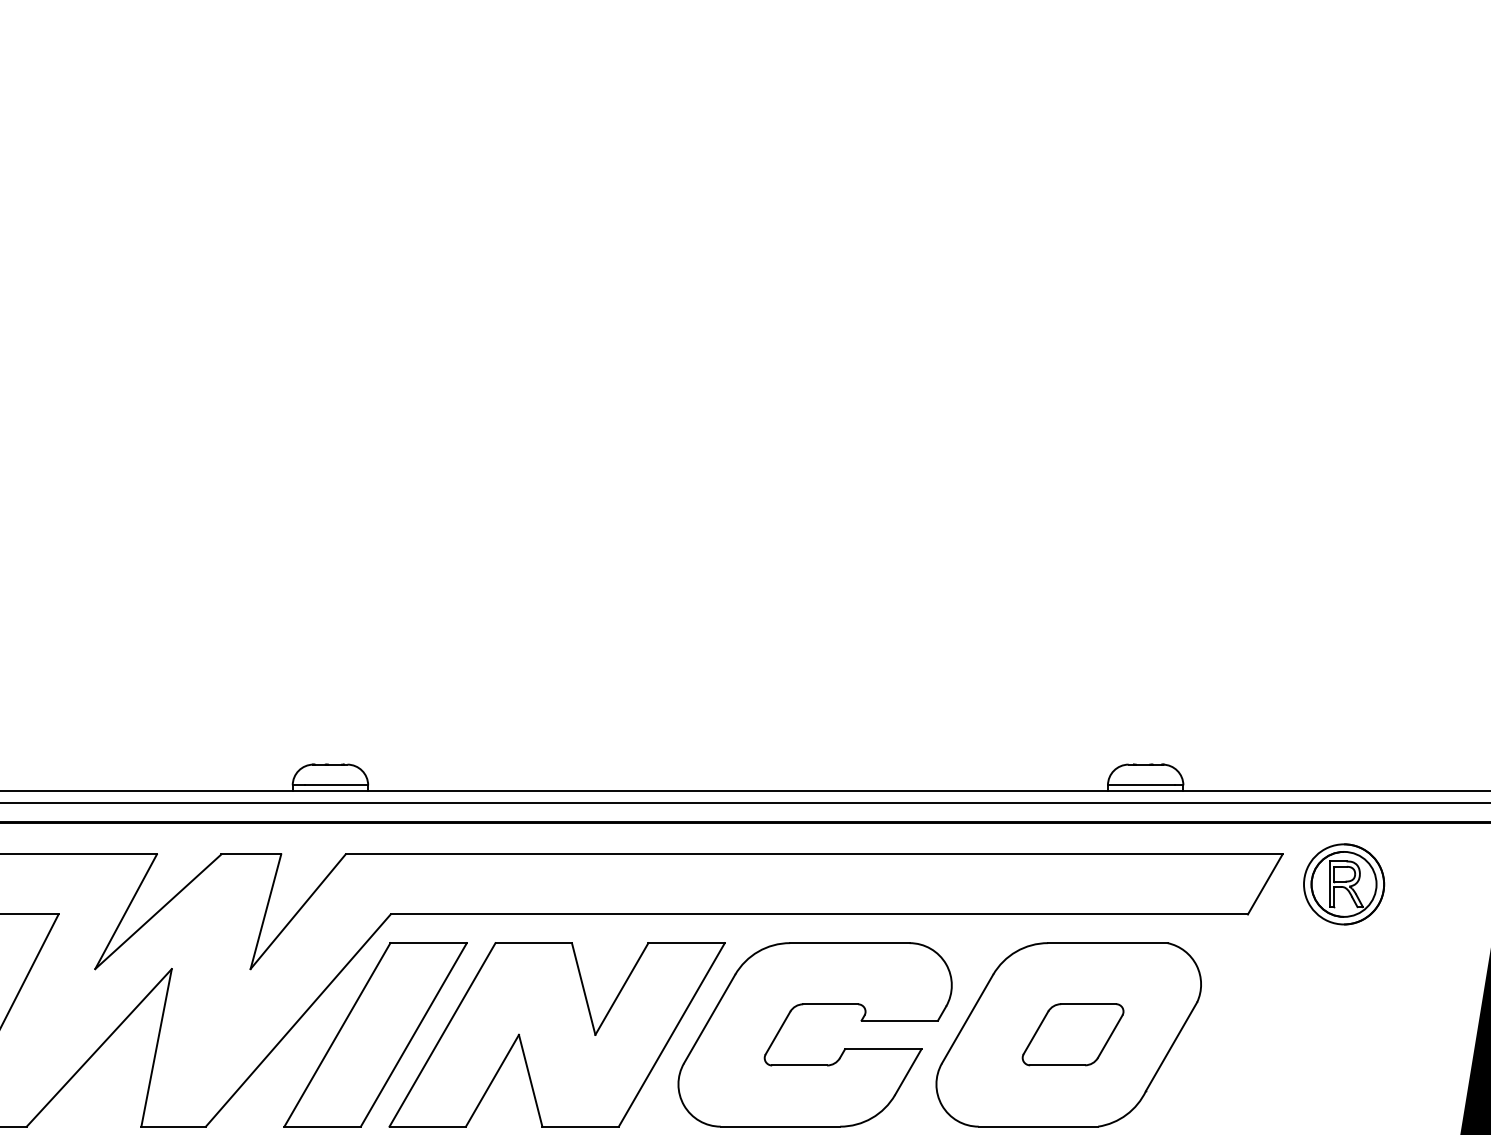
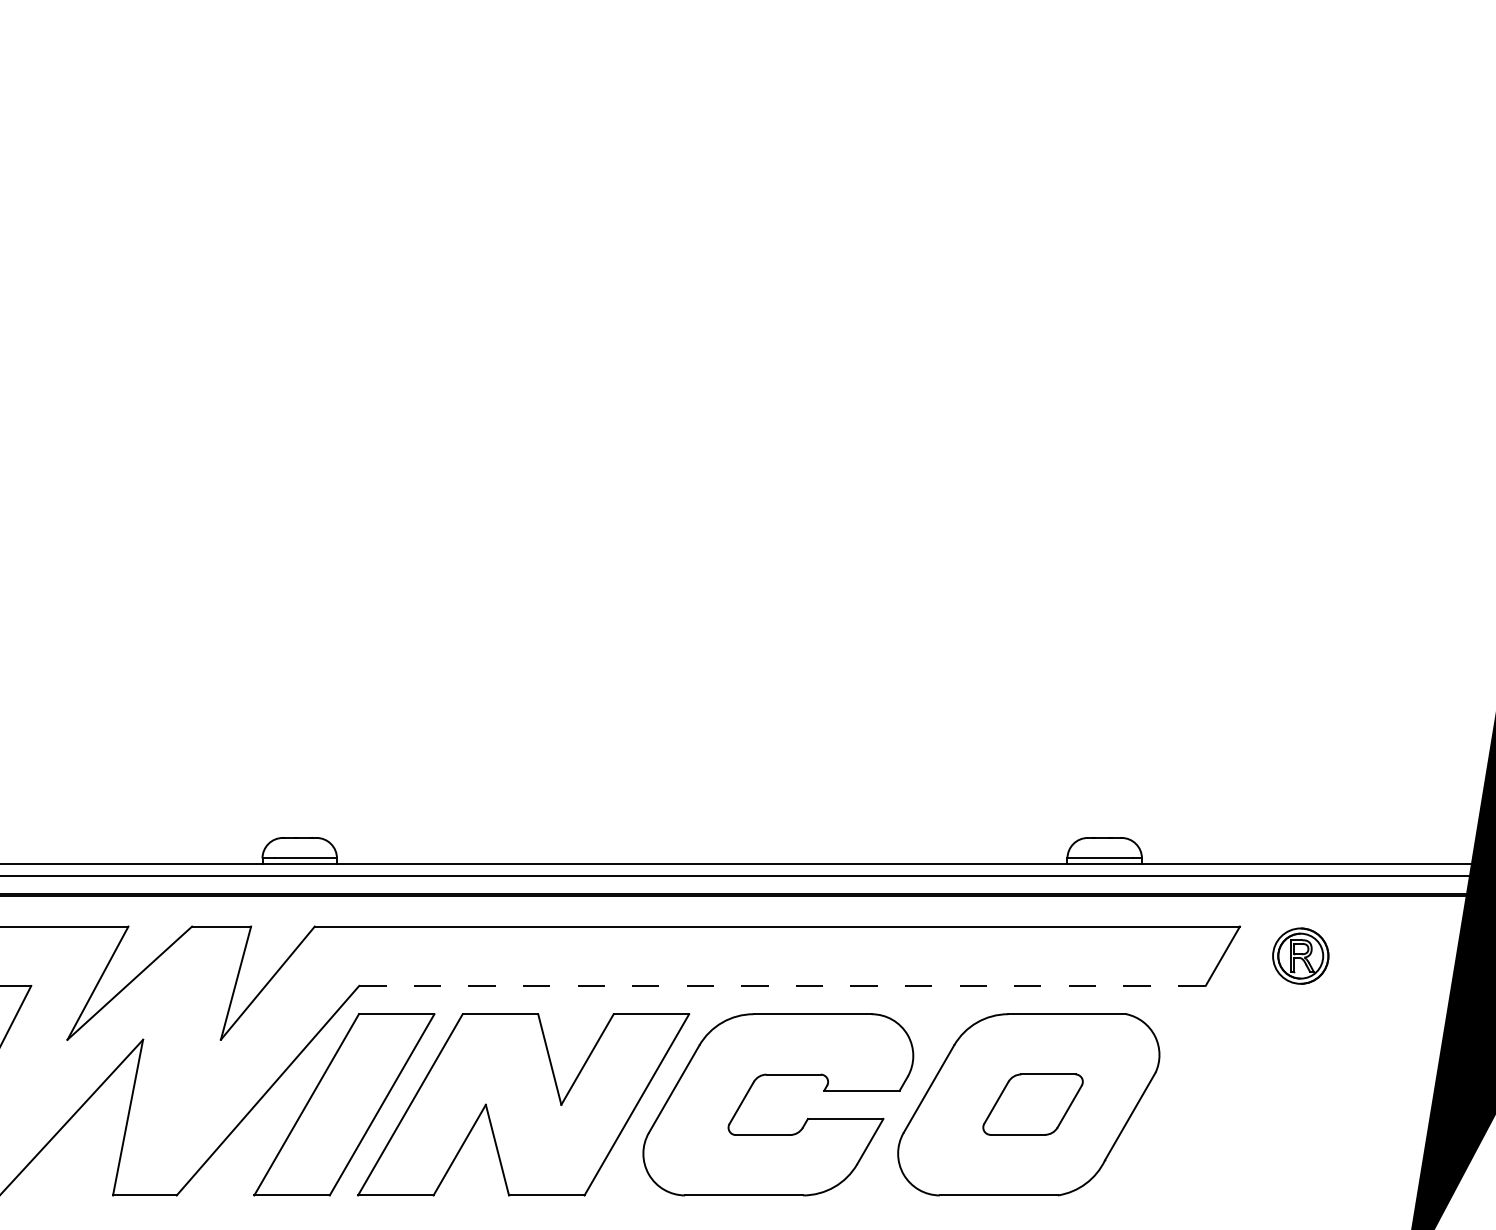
part: (1343, 883) -> (1300, 955), size x0.7
line: (819, 914) -> (782, 985), solid -> dashed

